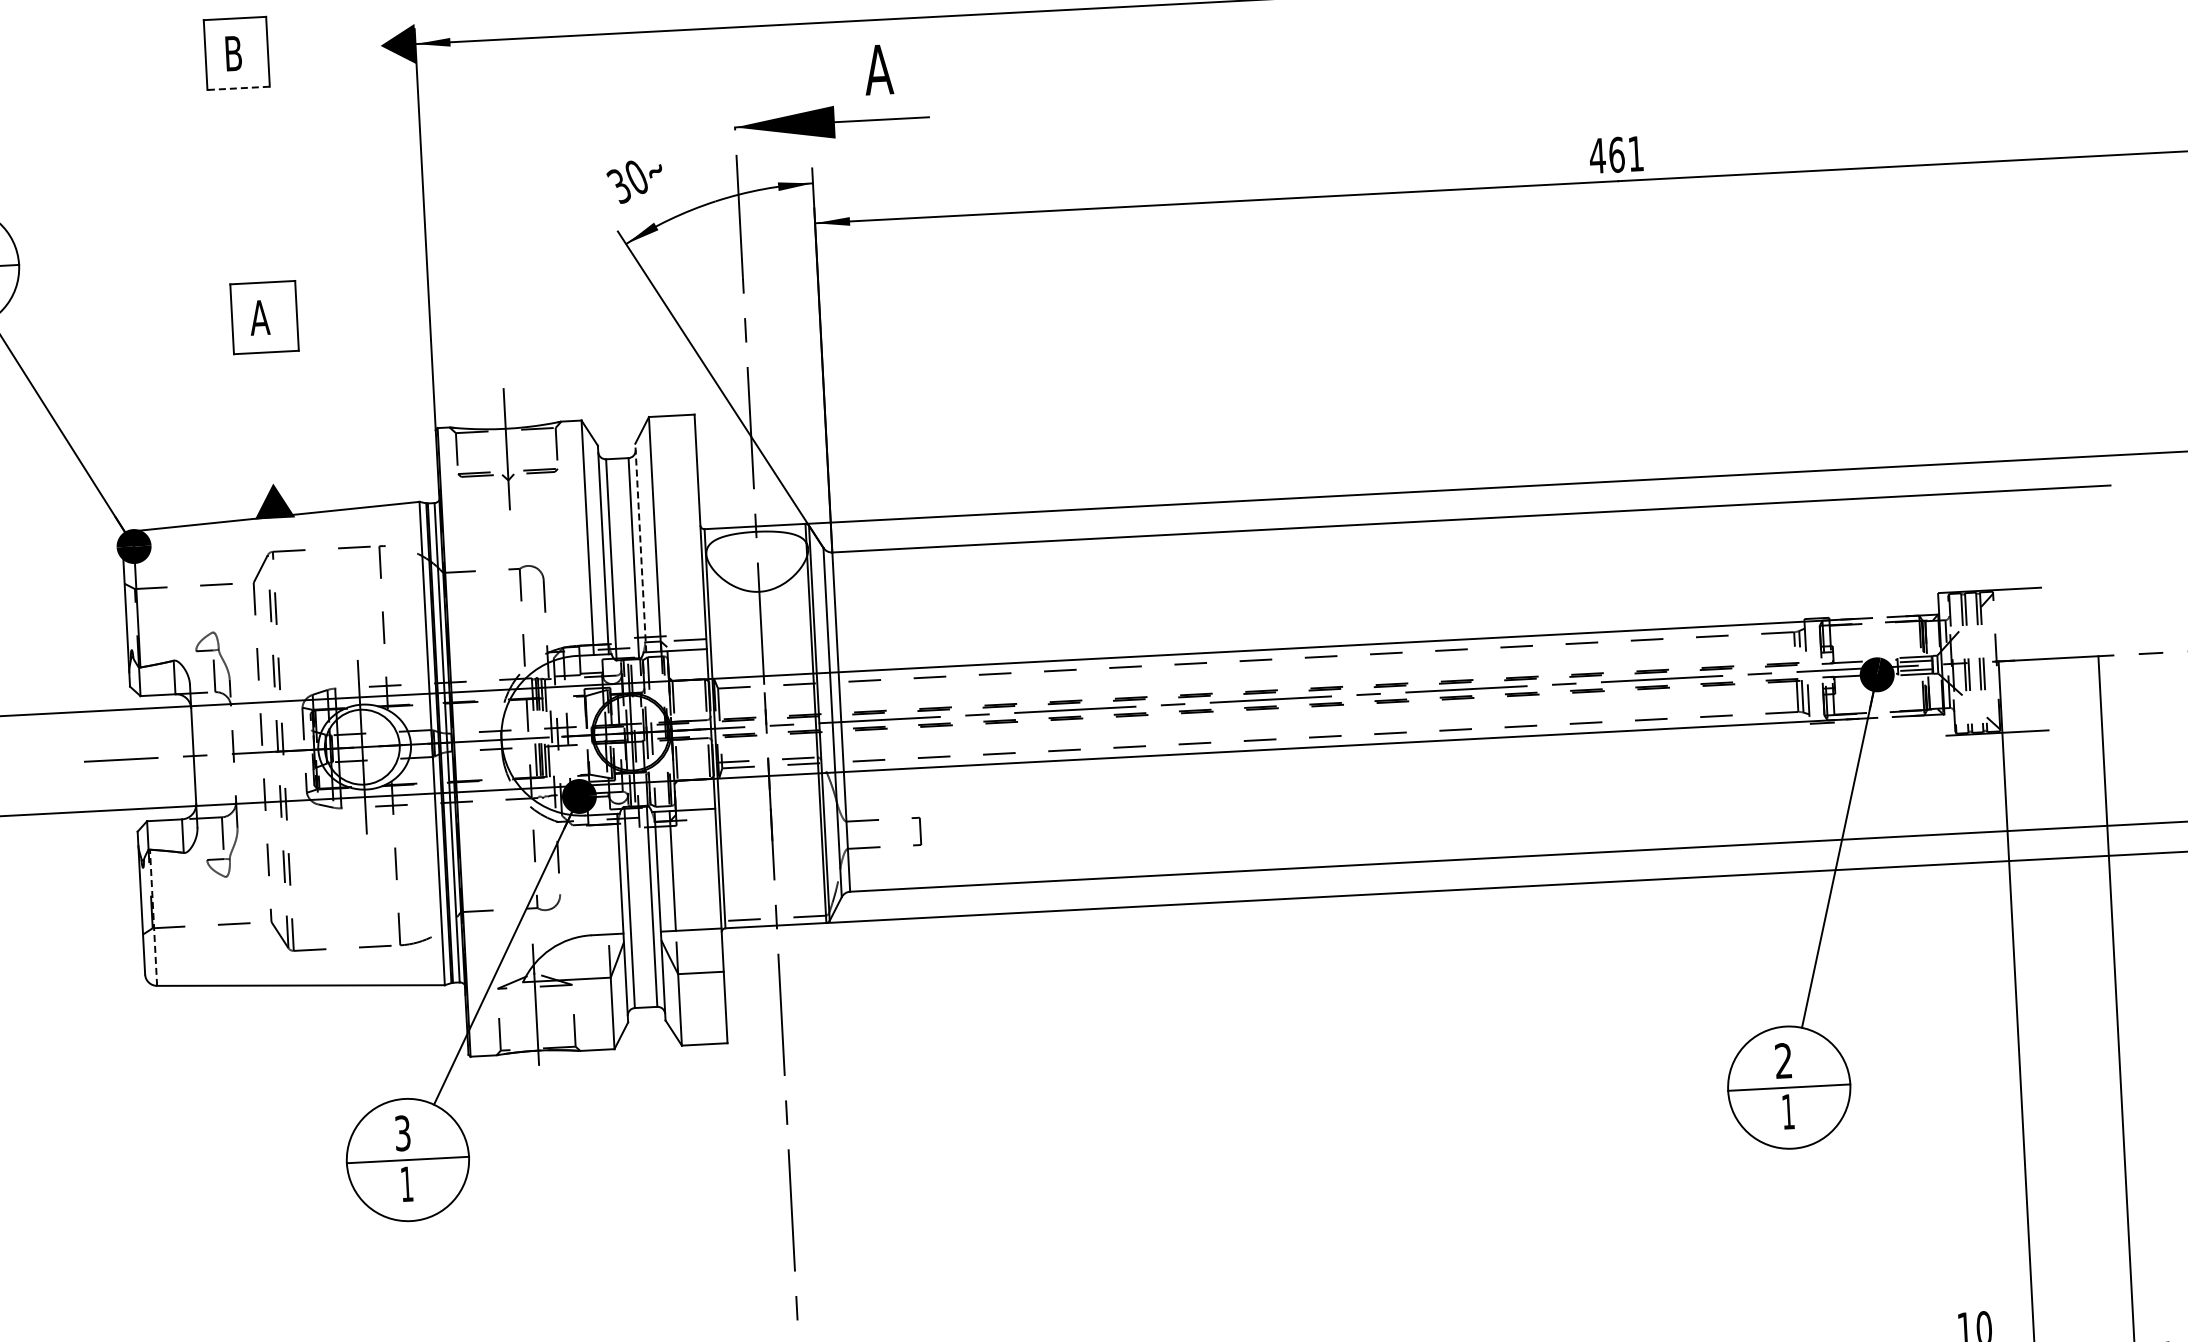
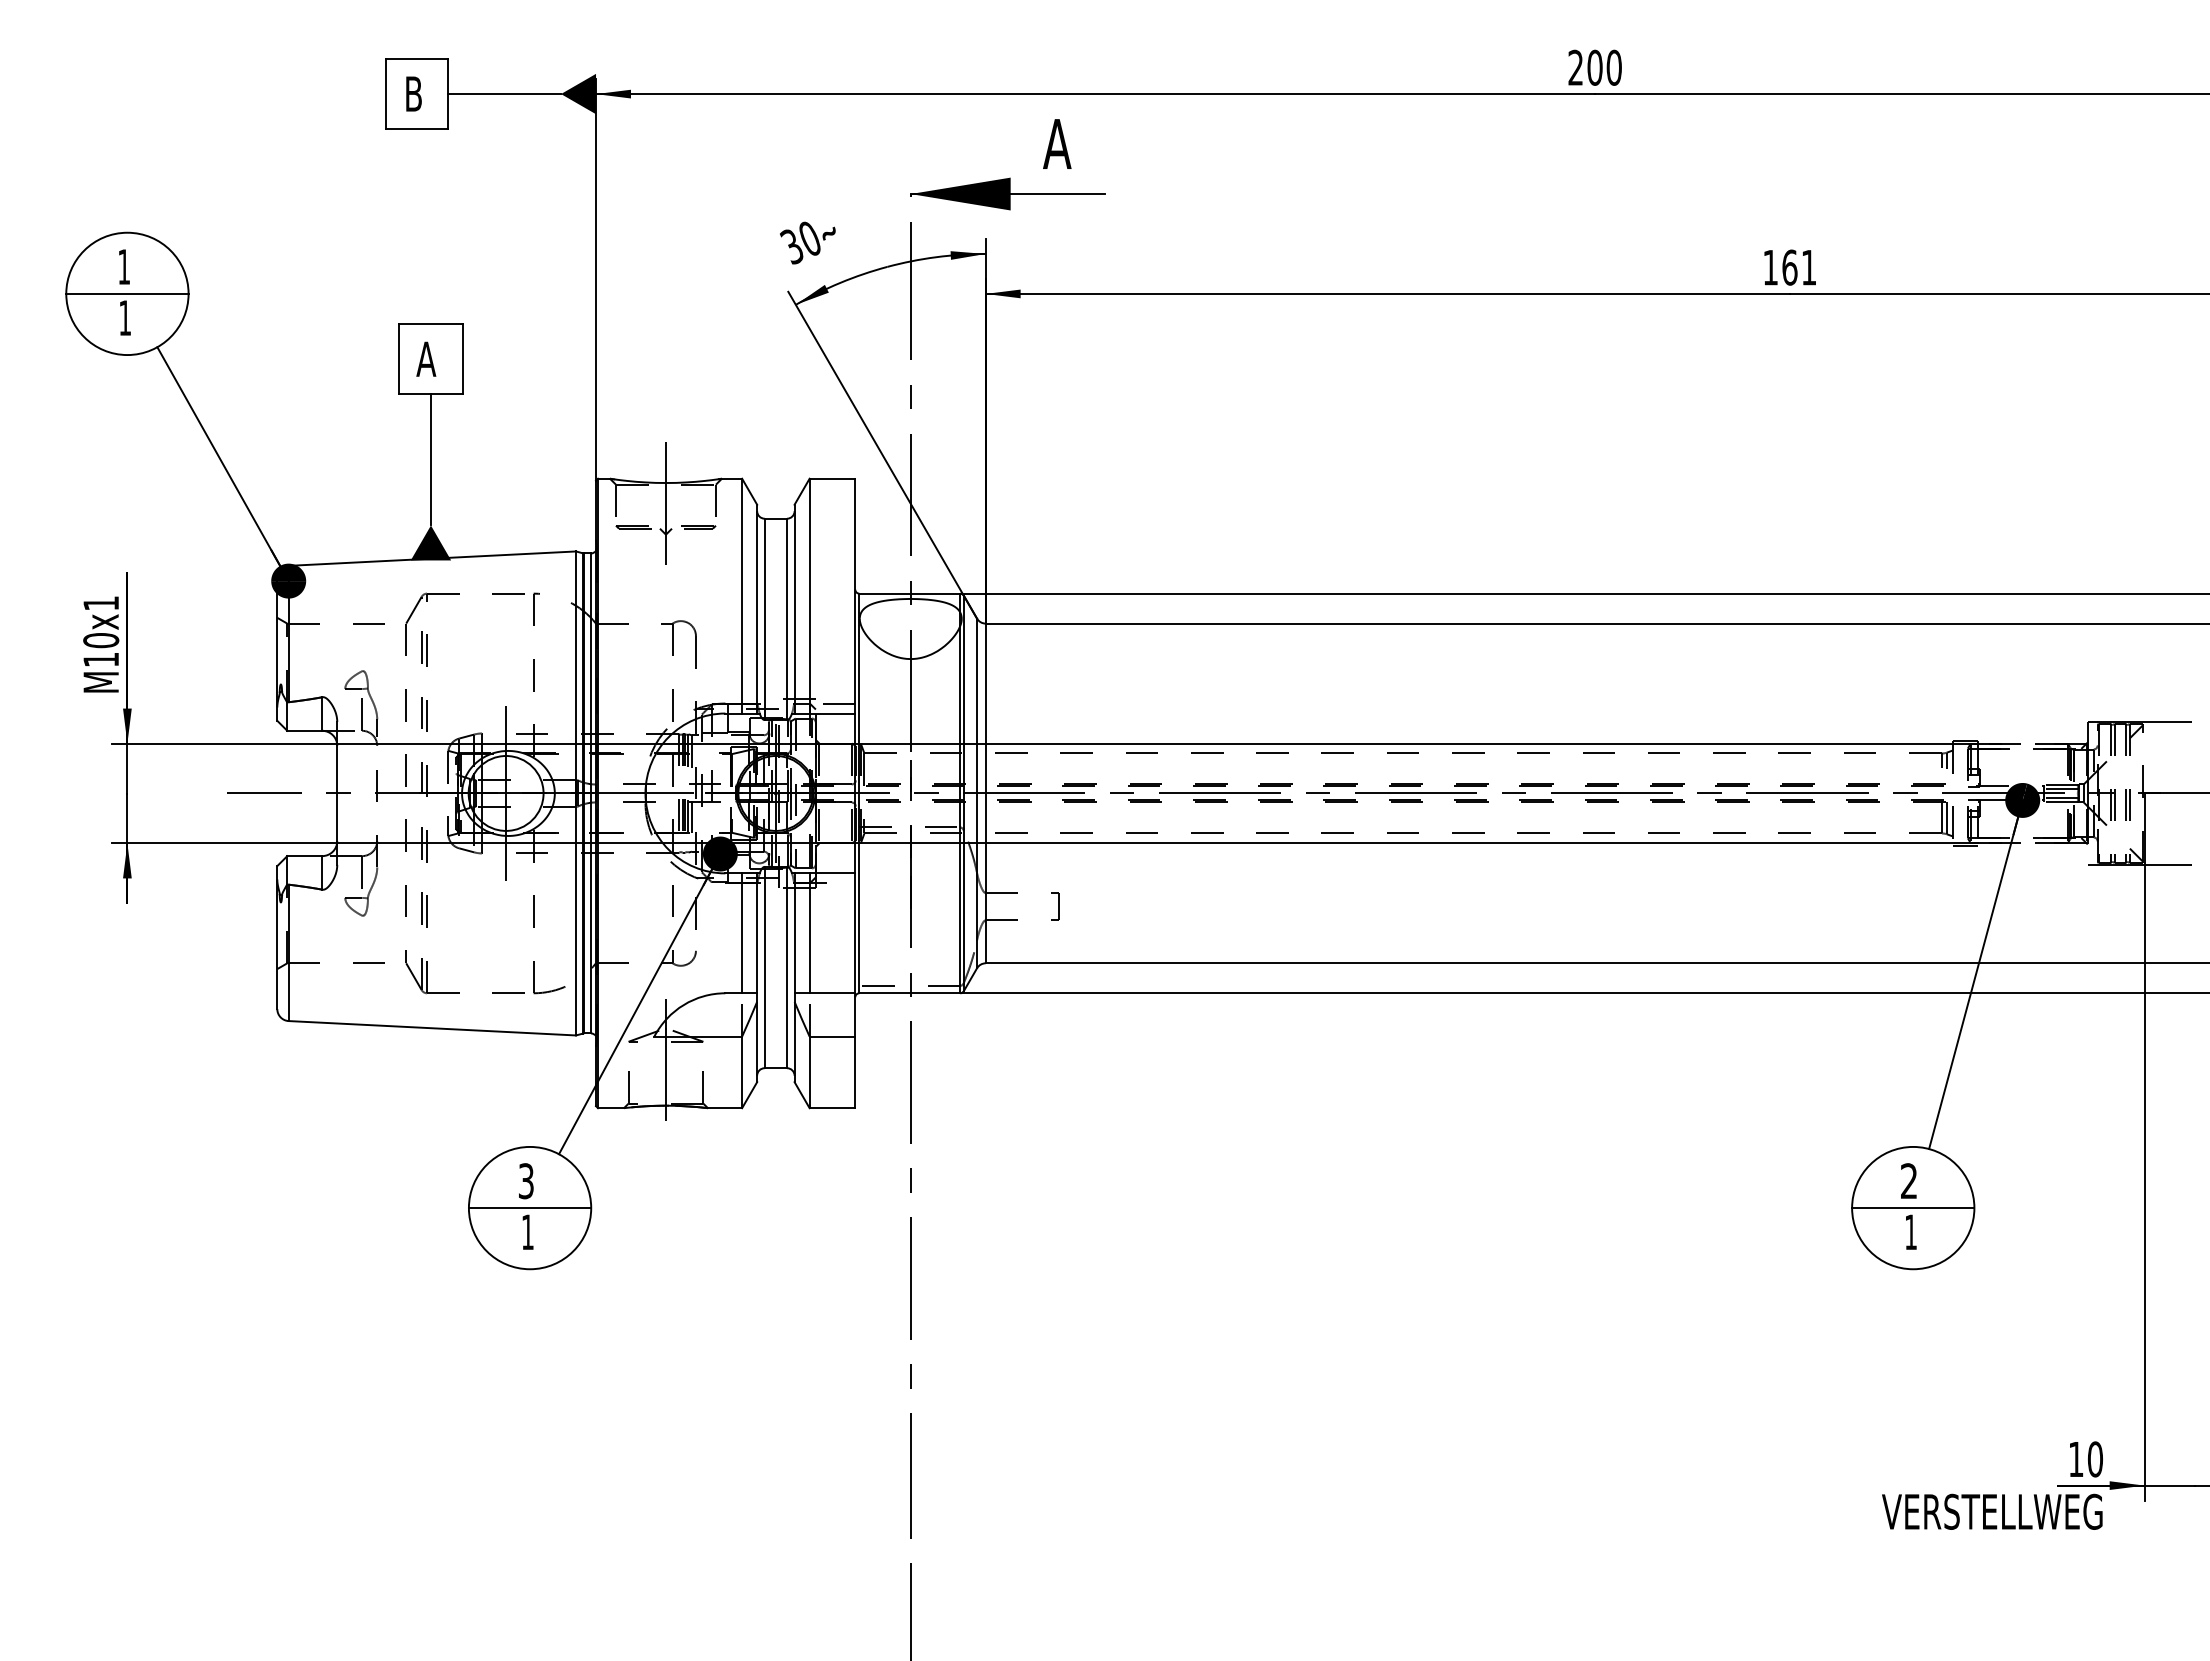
line: (324, 49) -> (504, 94), added
line: (238, 88) -> (416, 129), dashed -> solid
text: (1597, 155) -> (1770, 267), 461 -> 161
line: (269, 417) -> (430, 459), added
line: (640, 547) -> (794, 608), dashed -> solid
line: (605, 874) -> (742, 933), added
line: (153, 917) -> (288, 952), dashed -> solid

